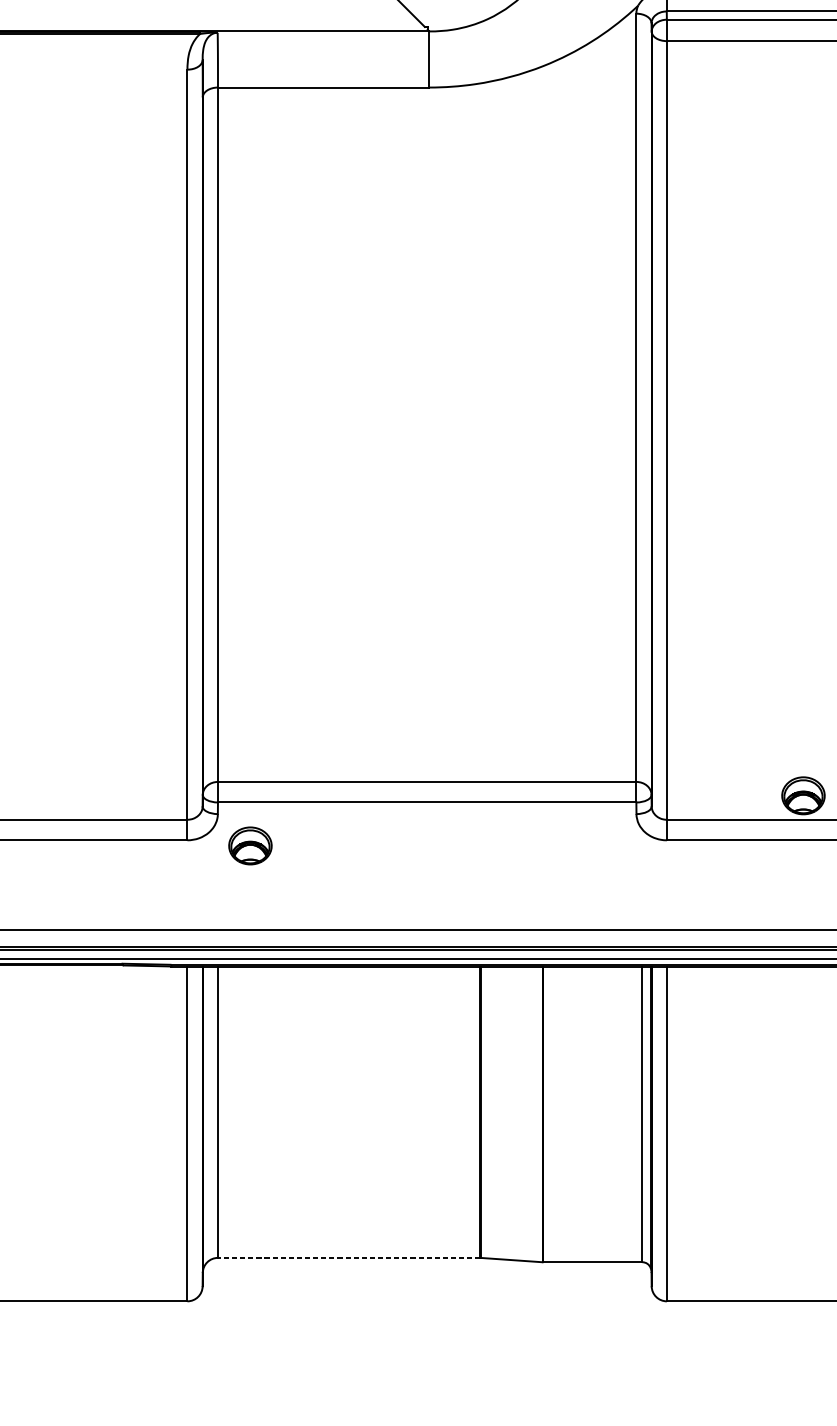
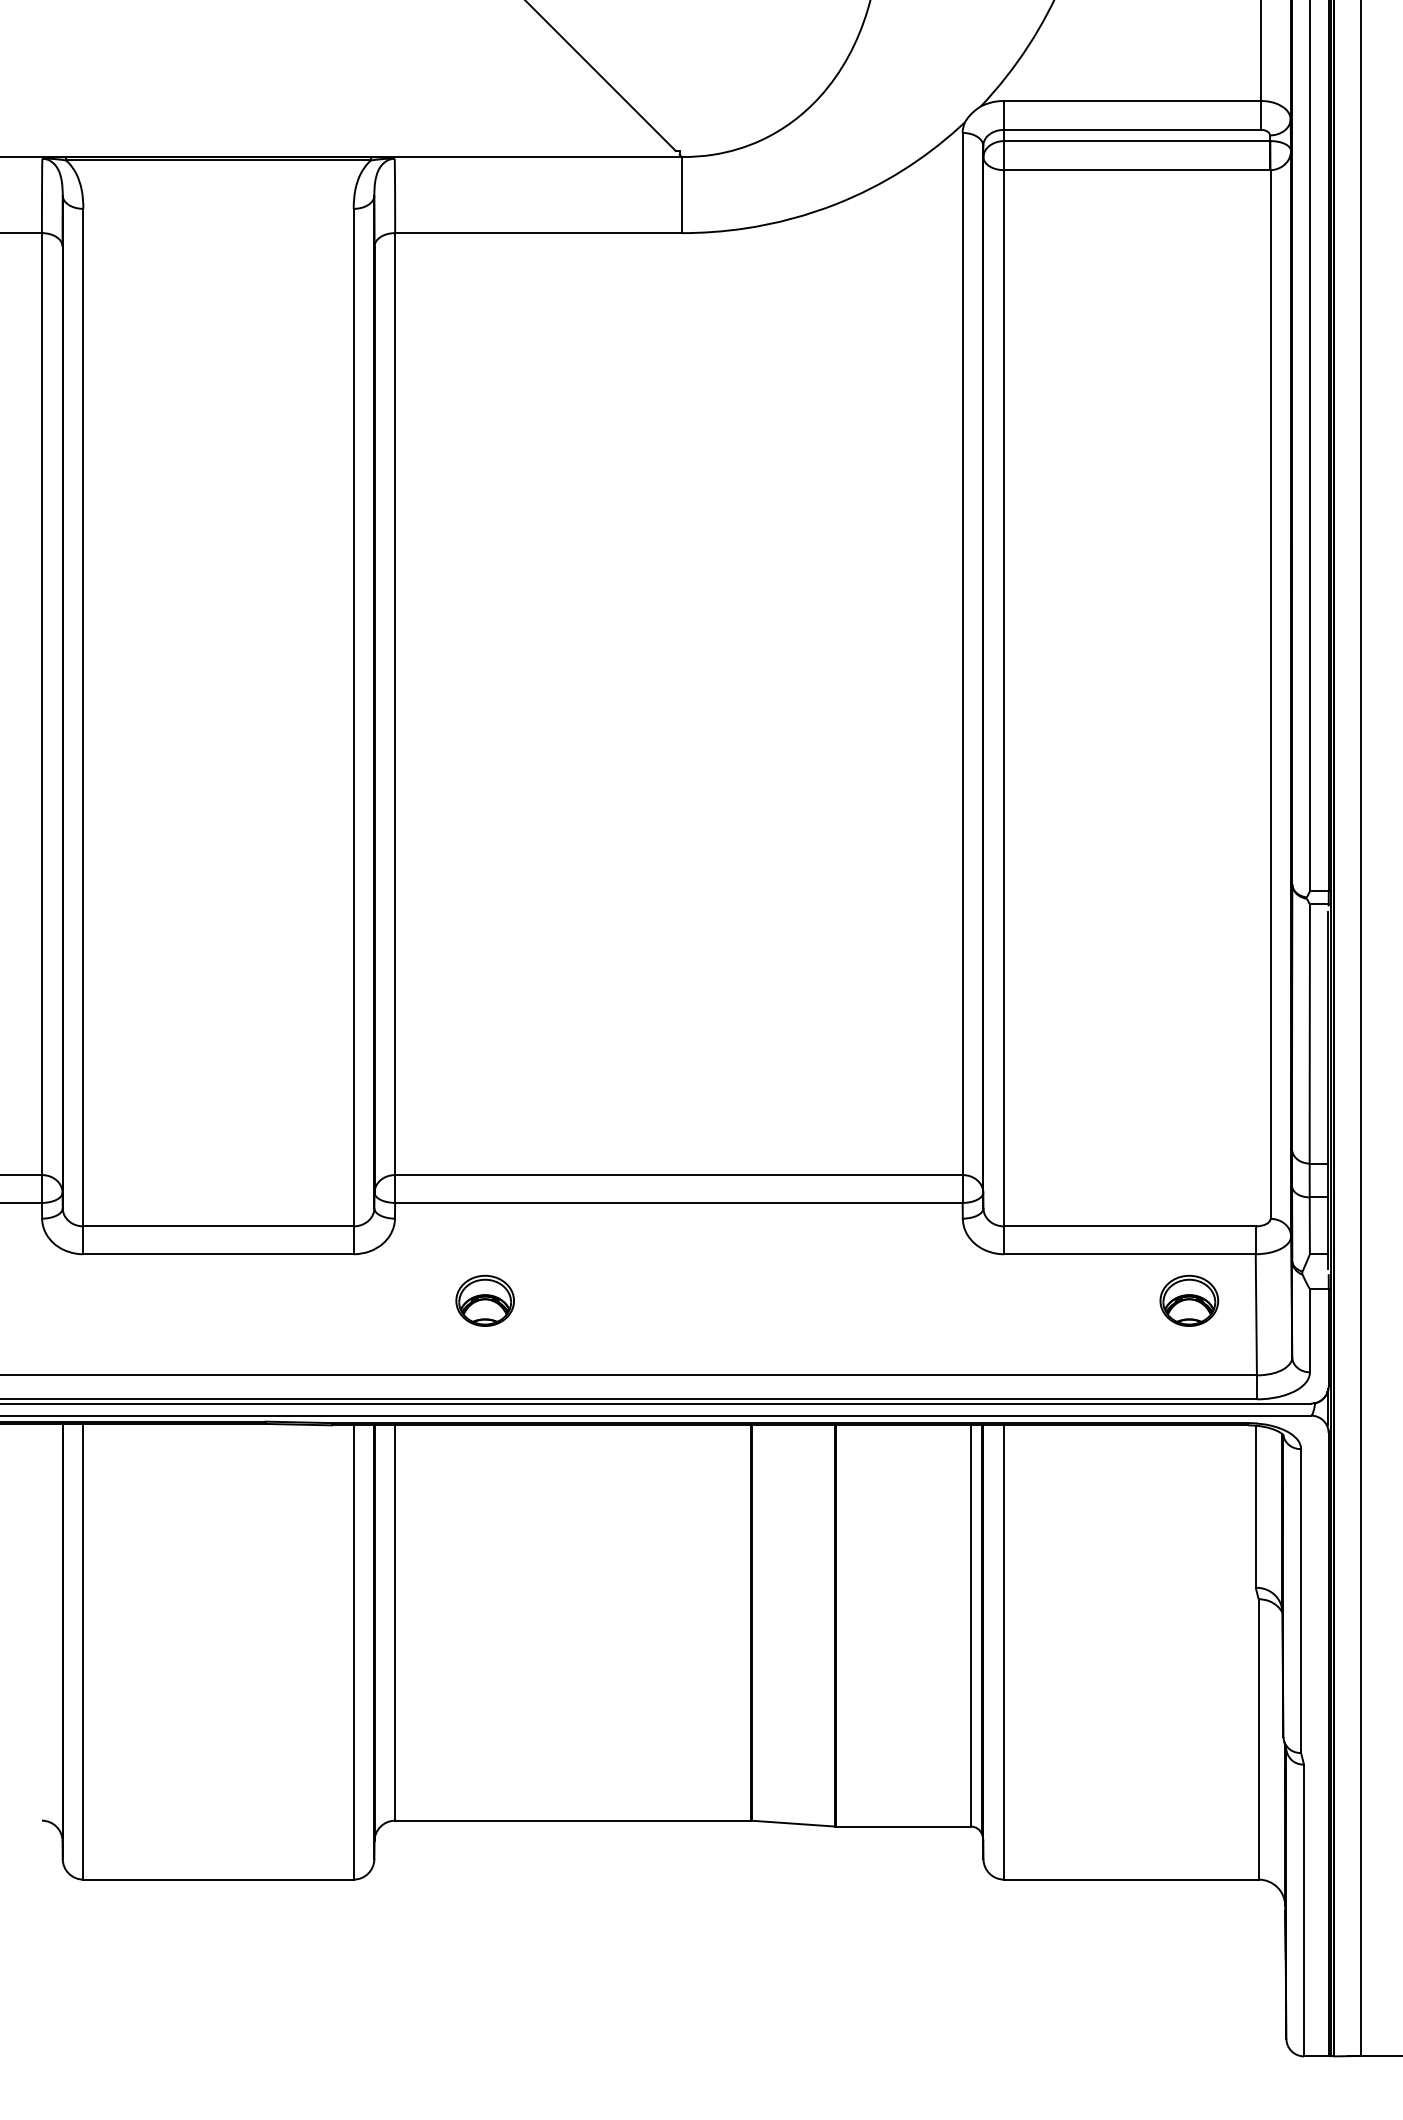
part: (803, 795) -> (1189, 1300), moved
part: (249, 845) -> (484, 1300), moved
line: (348, 1257) -> (572, 1820), dashed -> solid

